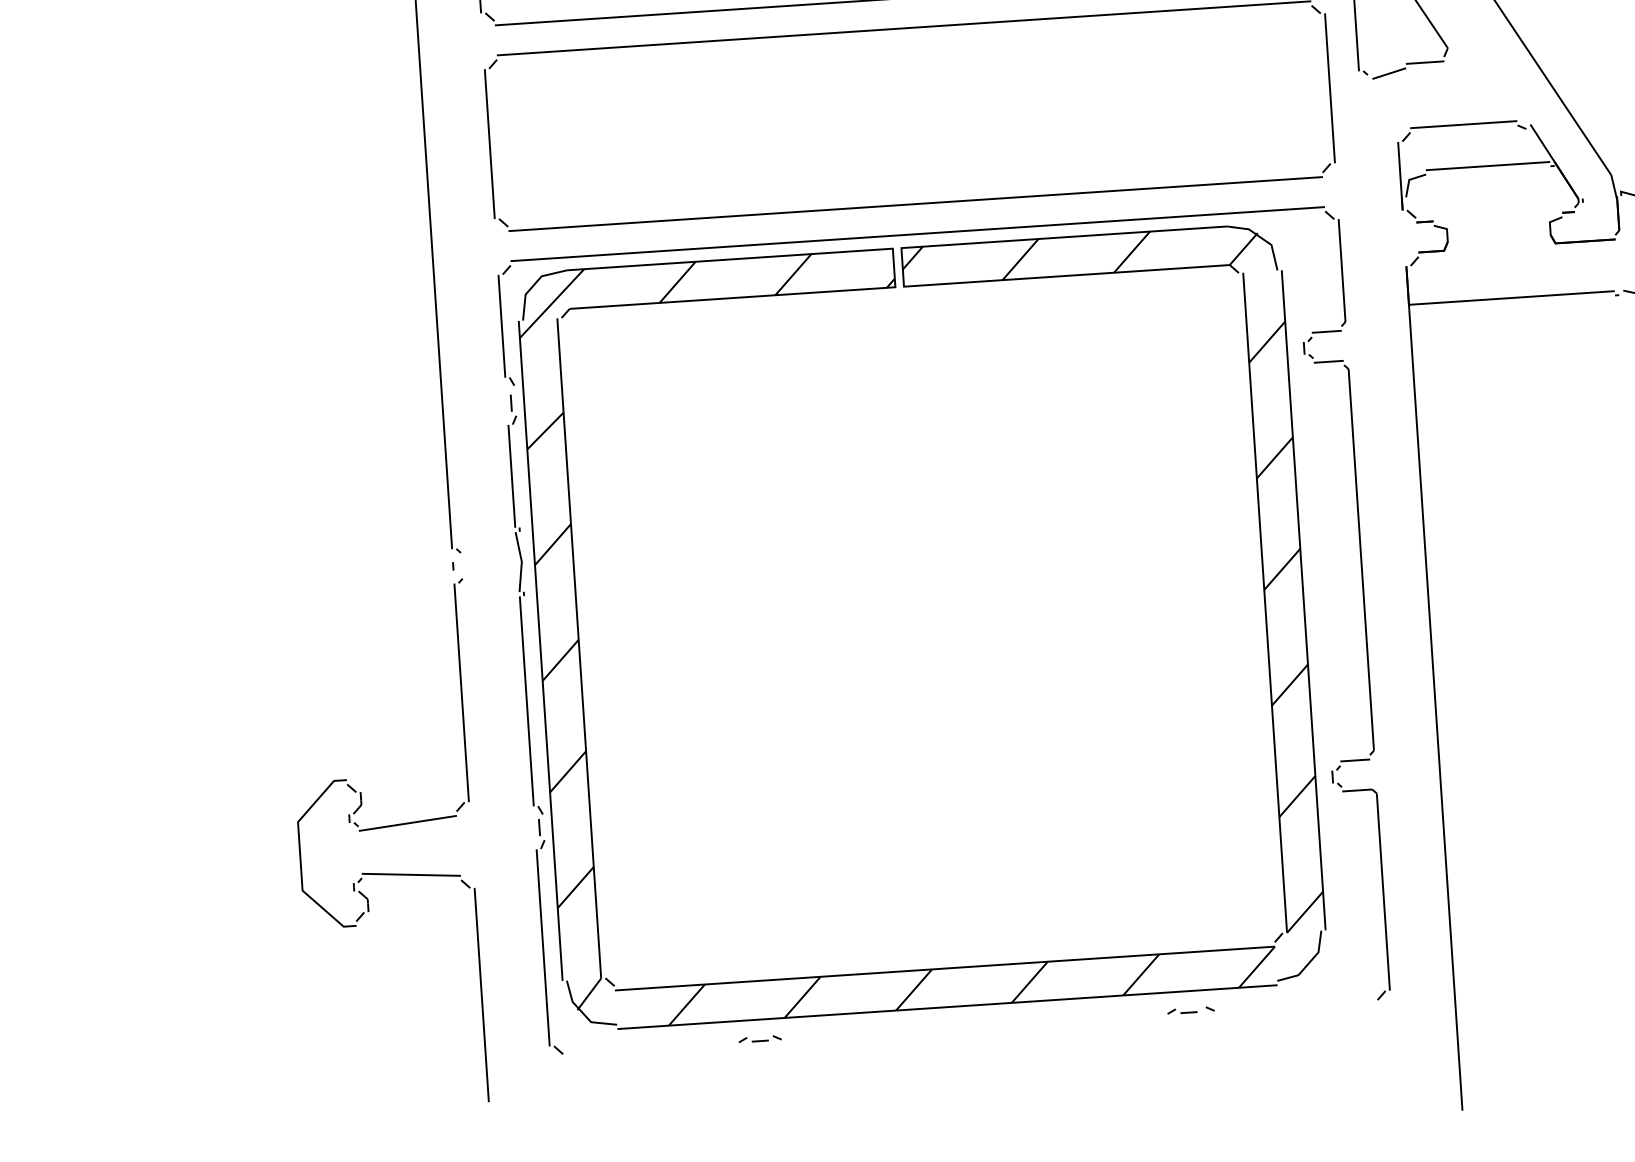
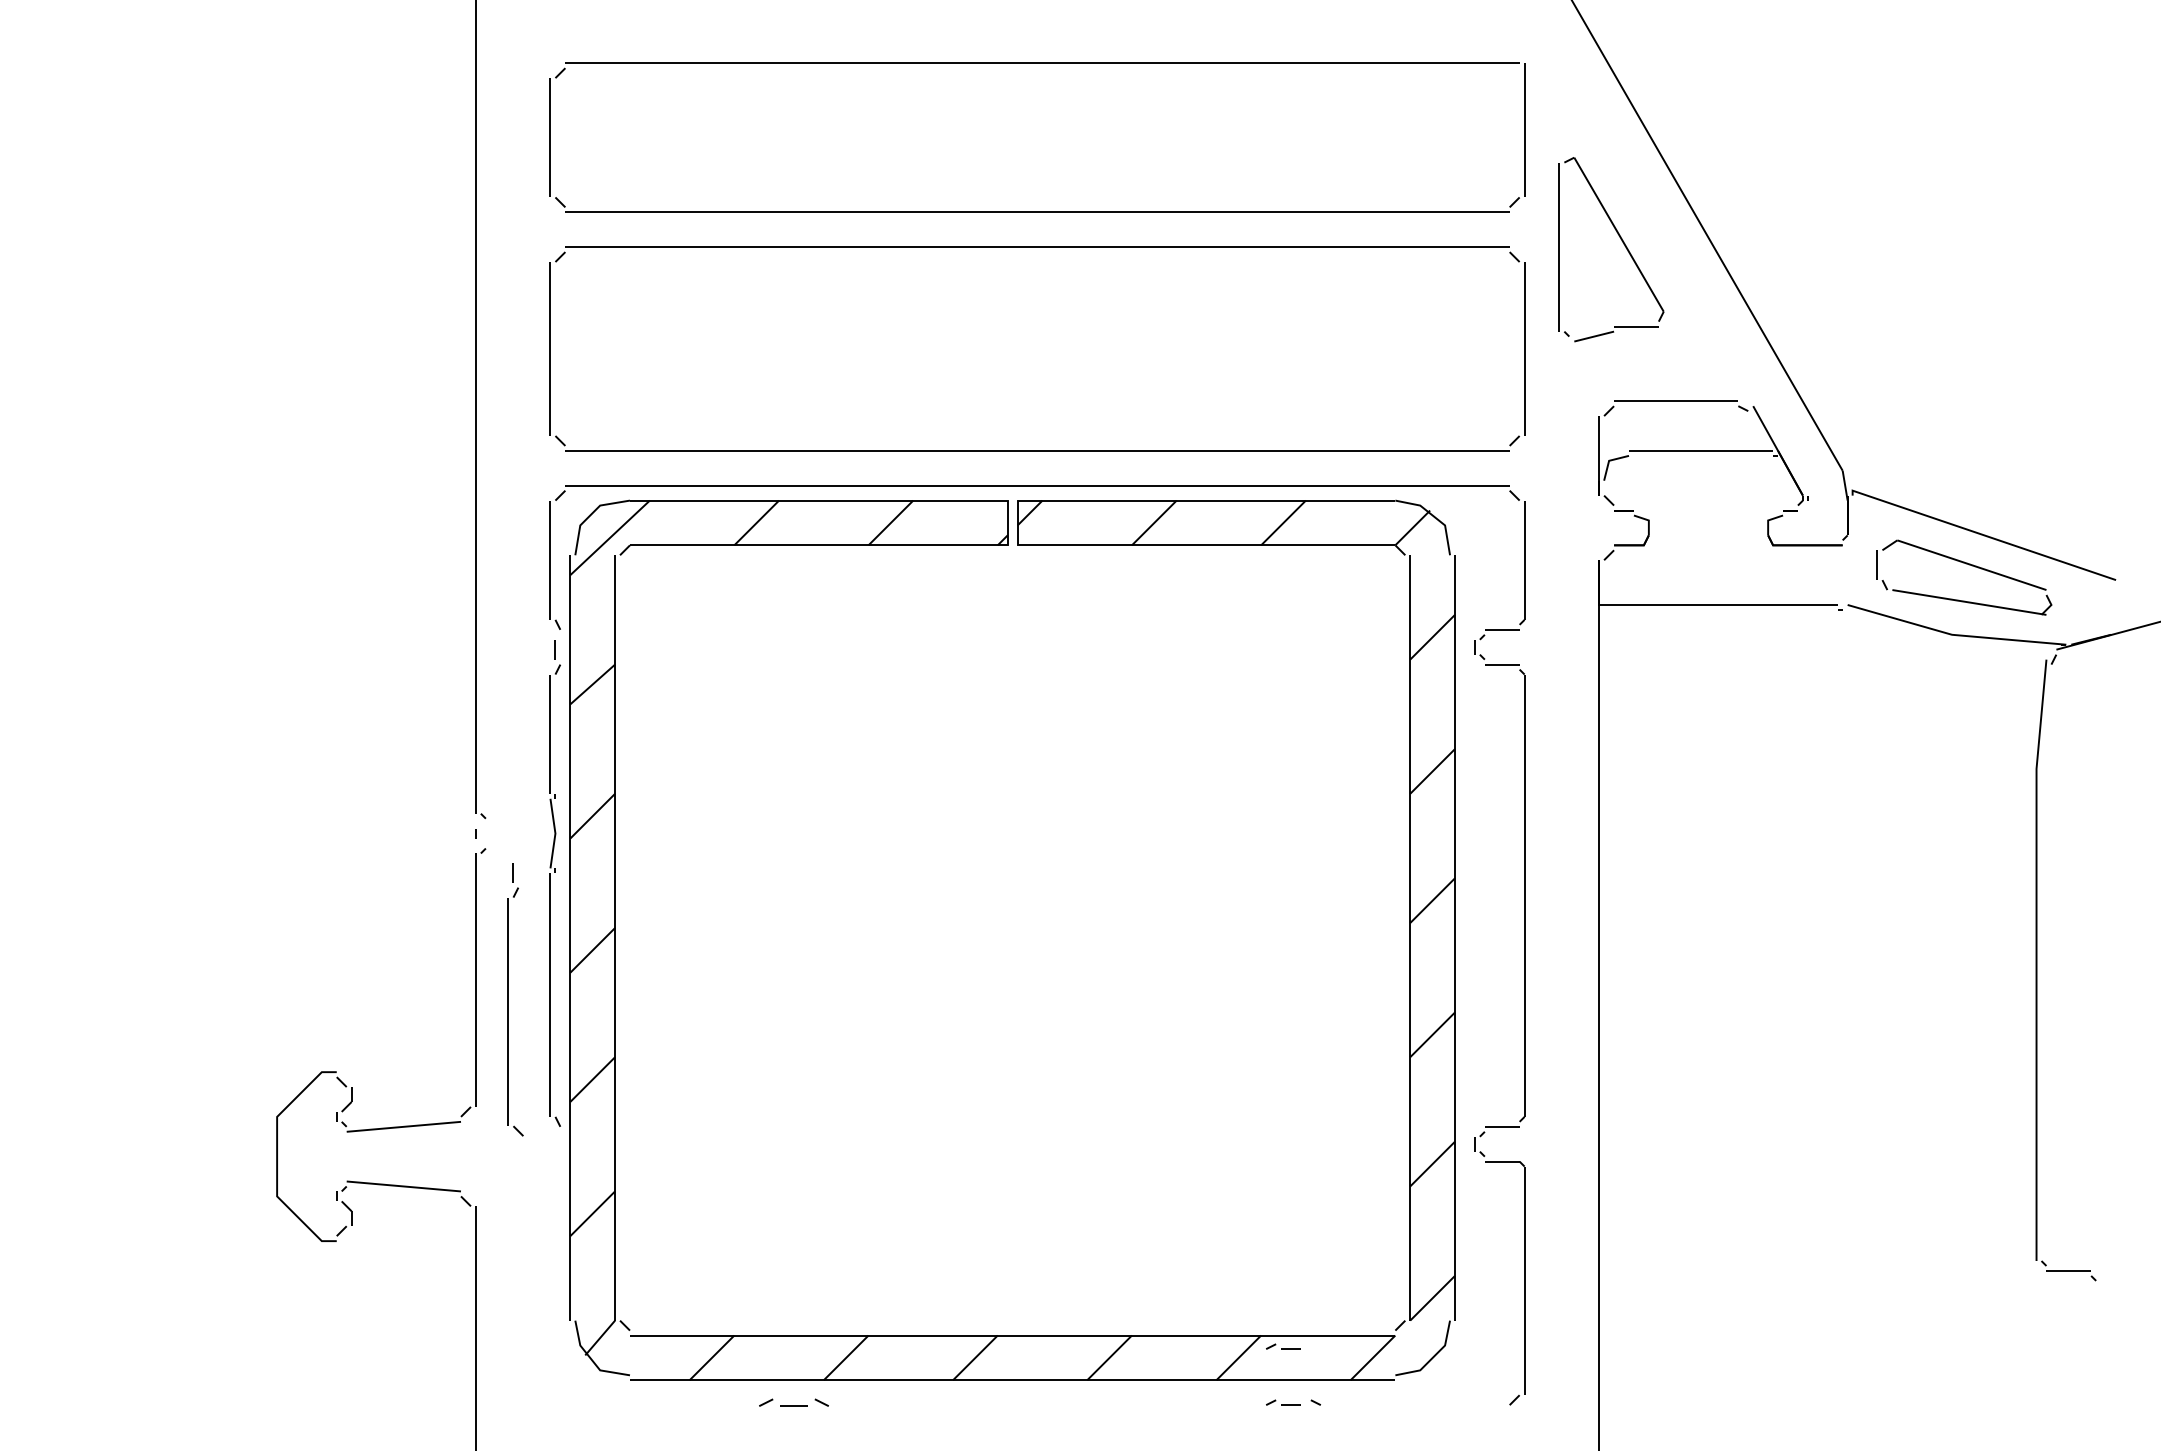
part: (542, 937) -> (508, 999), moved
part: (1179, 962) -> (1283, 1346), added
part: (759, 1038) -> (793, 1402), size x1.4

